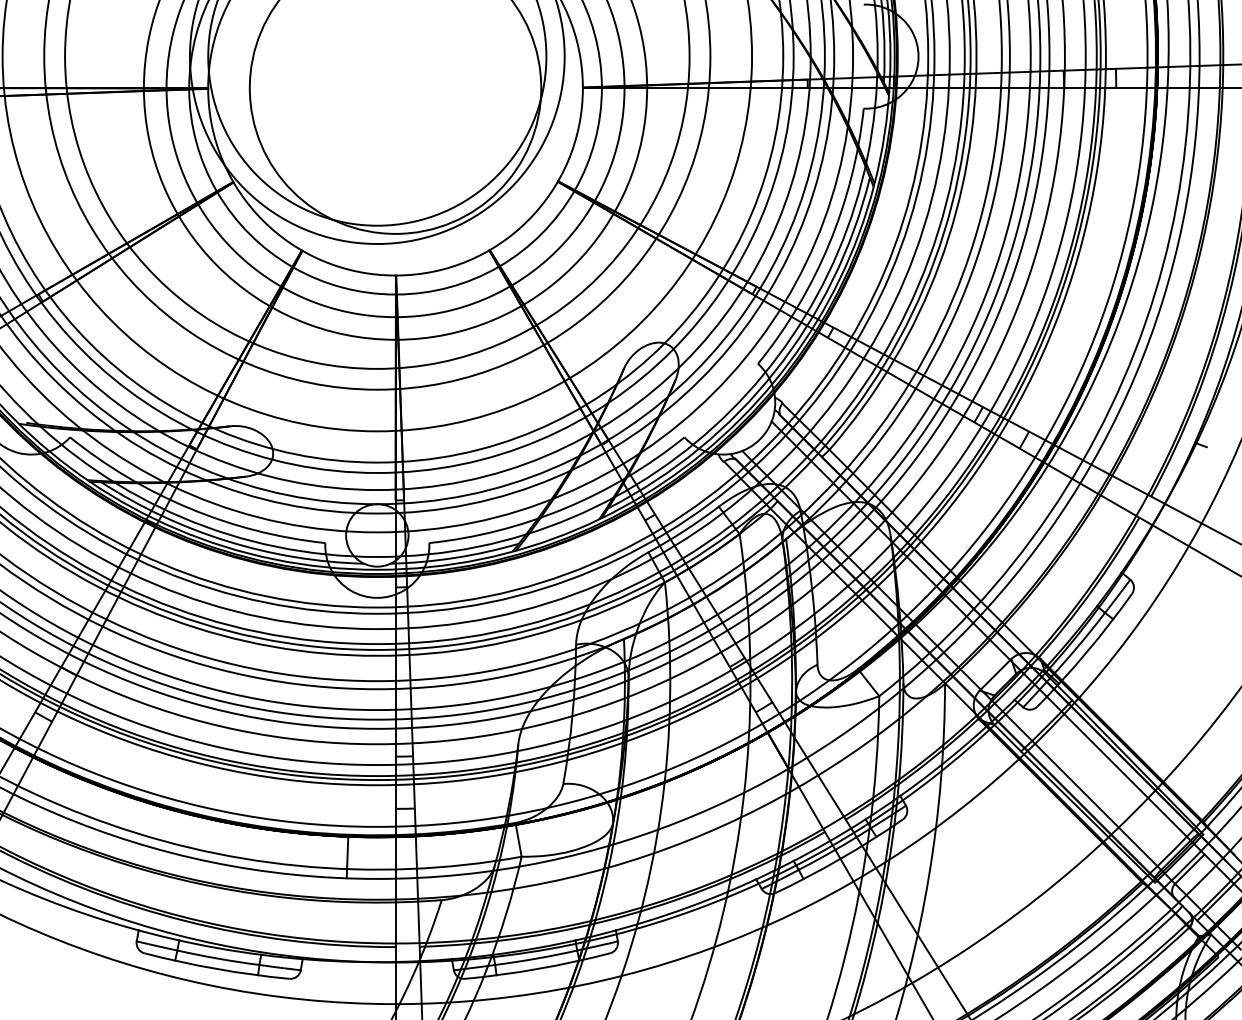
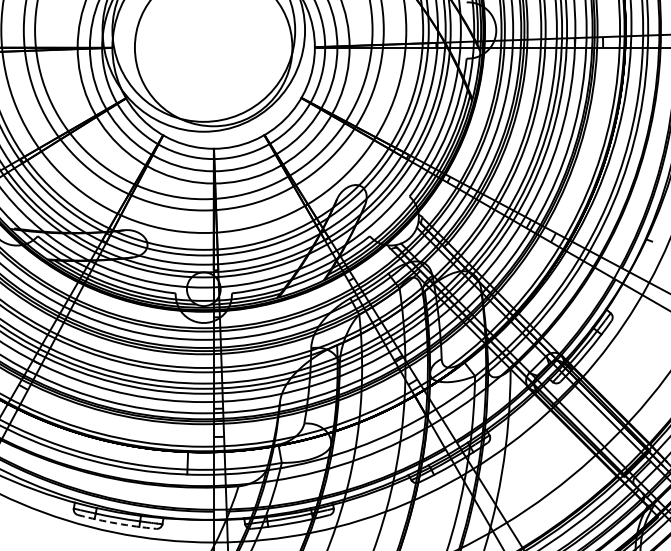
arc: (215, 968) -> (116, 523), solid -> dashed

